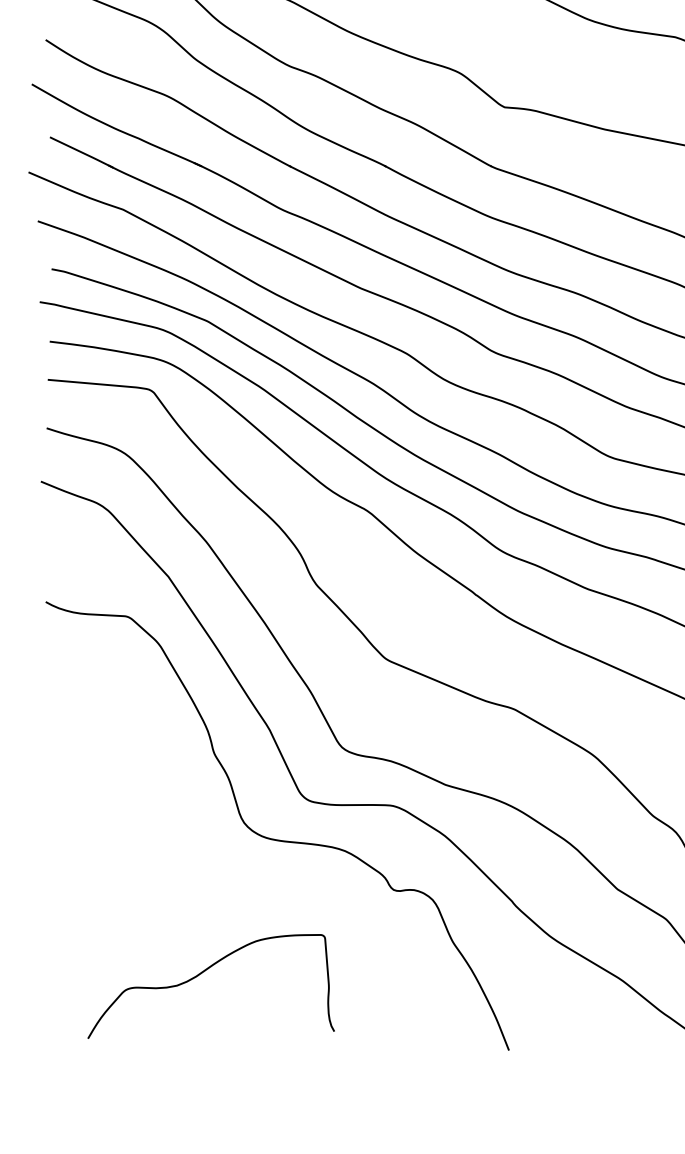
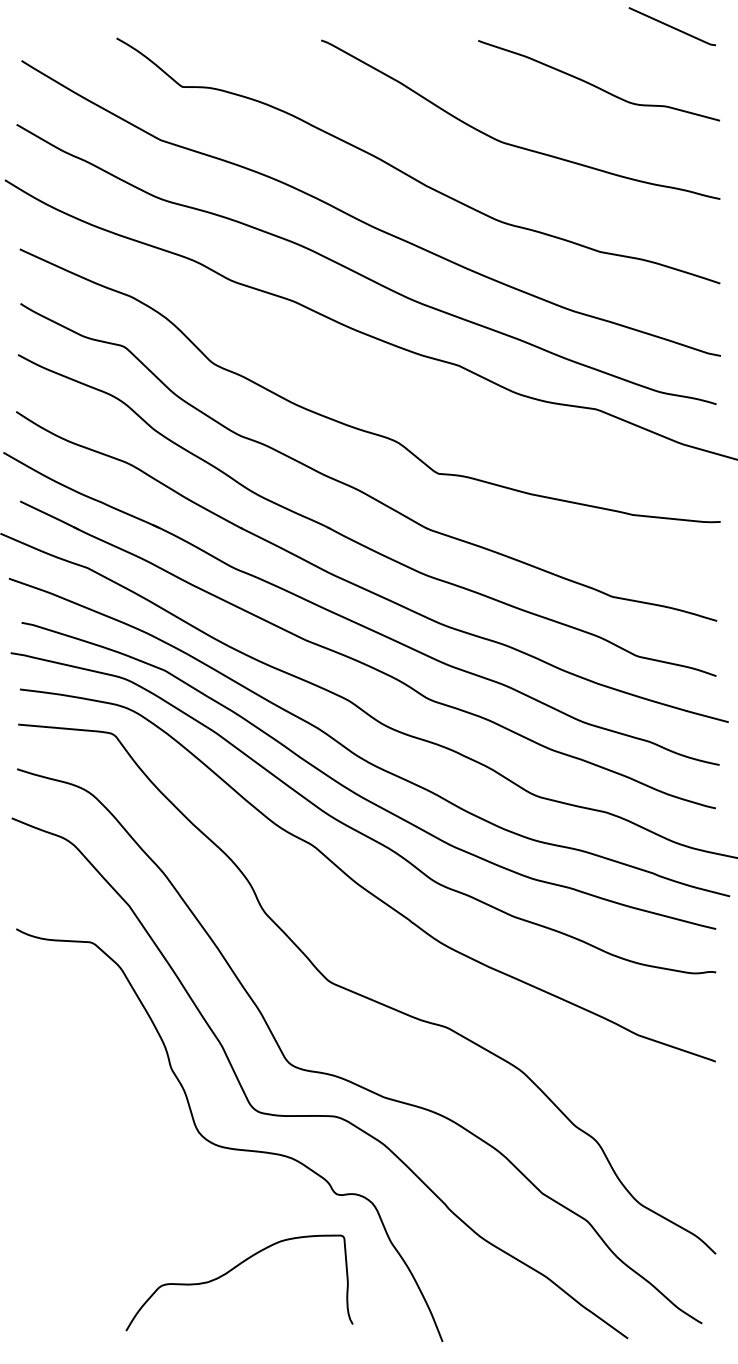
curve: (203, 972) -> (232, 1270), moved

